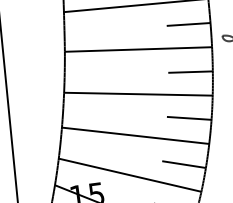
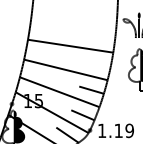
line: (187, 23) -> (104, 9), removed
line: (137, 49) -> (73, 20), removed
line: (190, 72) -> (102, 37), removed
line: (188, 117) -> (97, 63), removed

